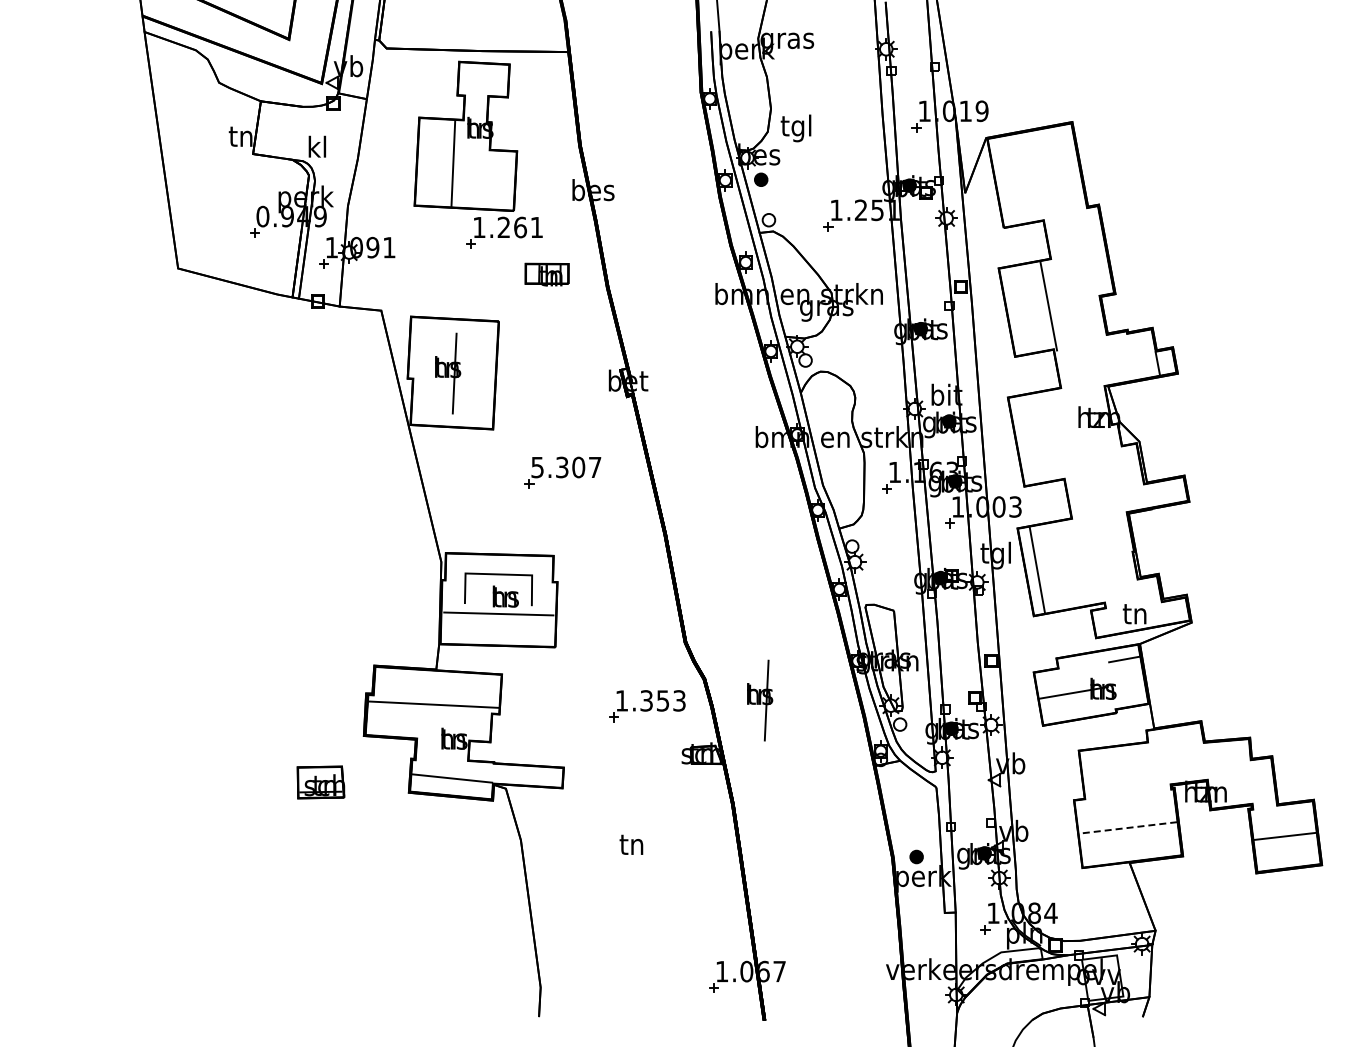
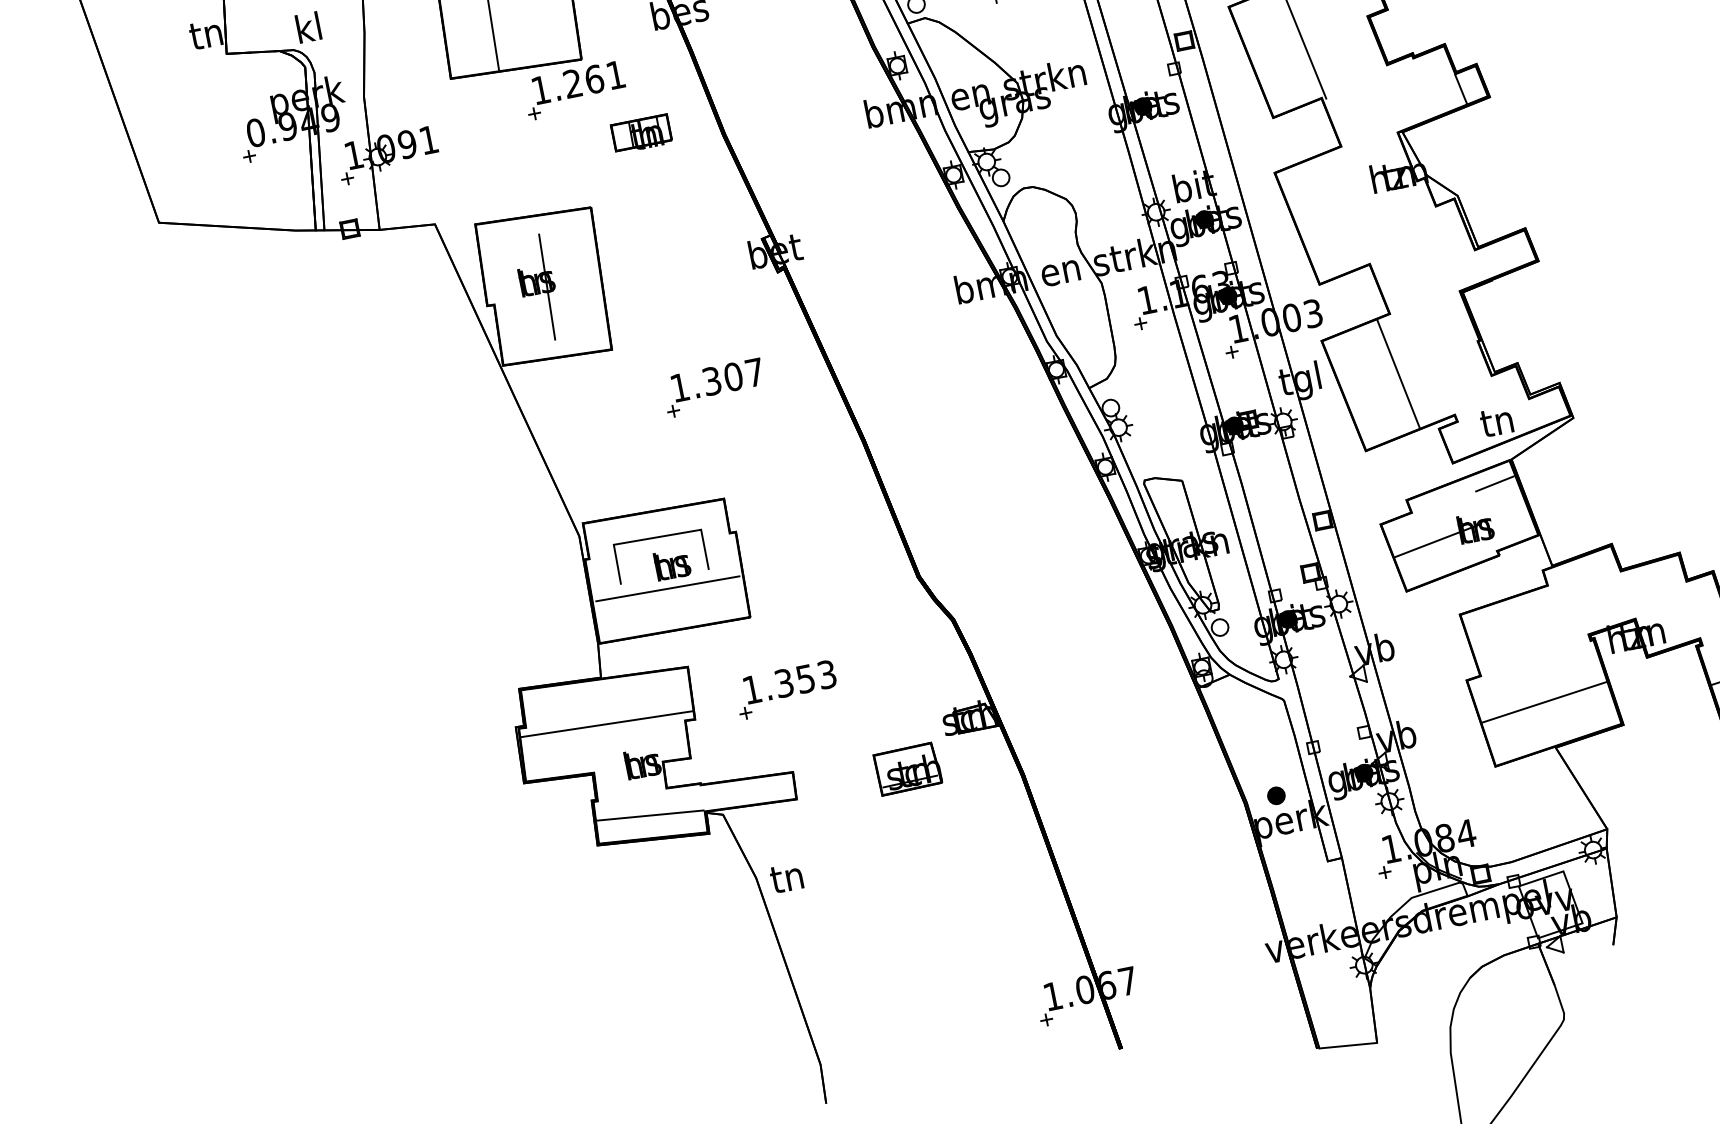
text: (537, 467) -> (679, 387), 5.307 -> 1.307
line: (1037, 570) -> (1398, 374), moved
part: (760, 700) -> (1031, 632), removed
part: (647, 706) -> (786, 690), moved
part: (320, 782) -> (907, 769), moved
line: (1127, 827) -> (1543, 701), dashed -> solid
text: (631, 844) -> (786, 877), moved

